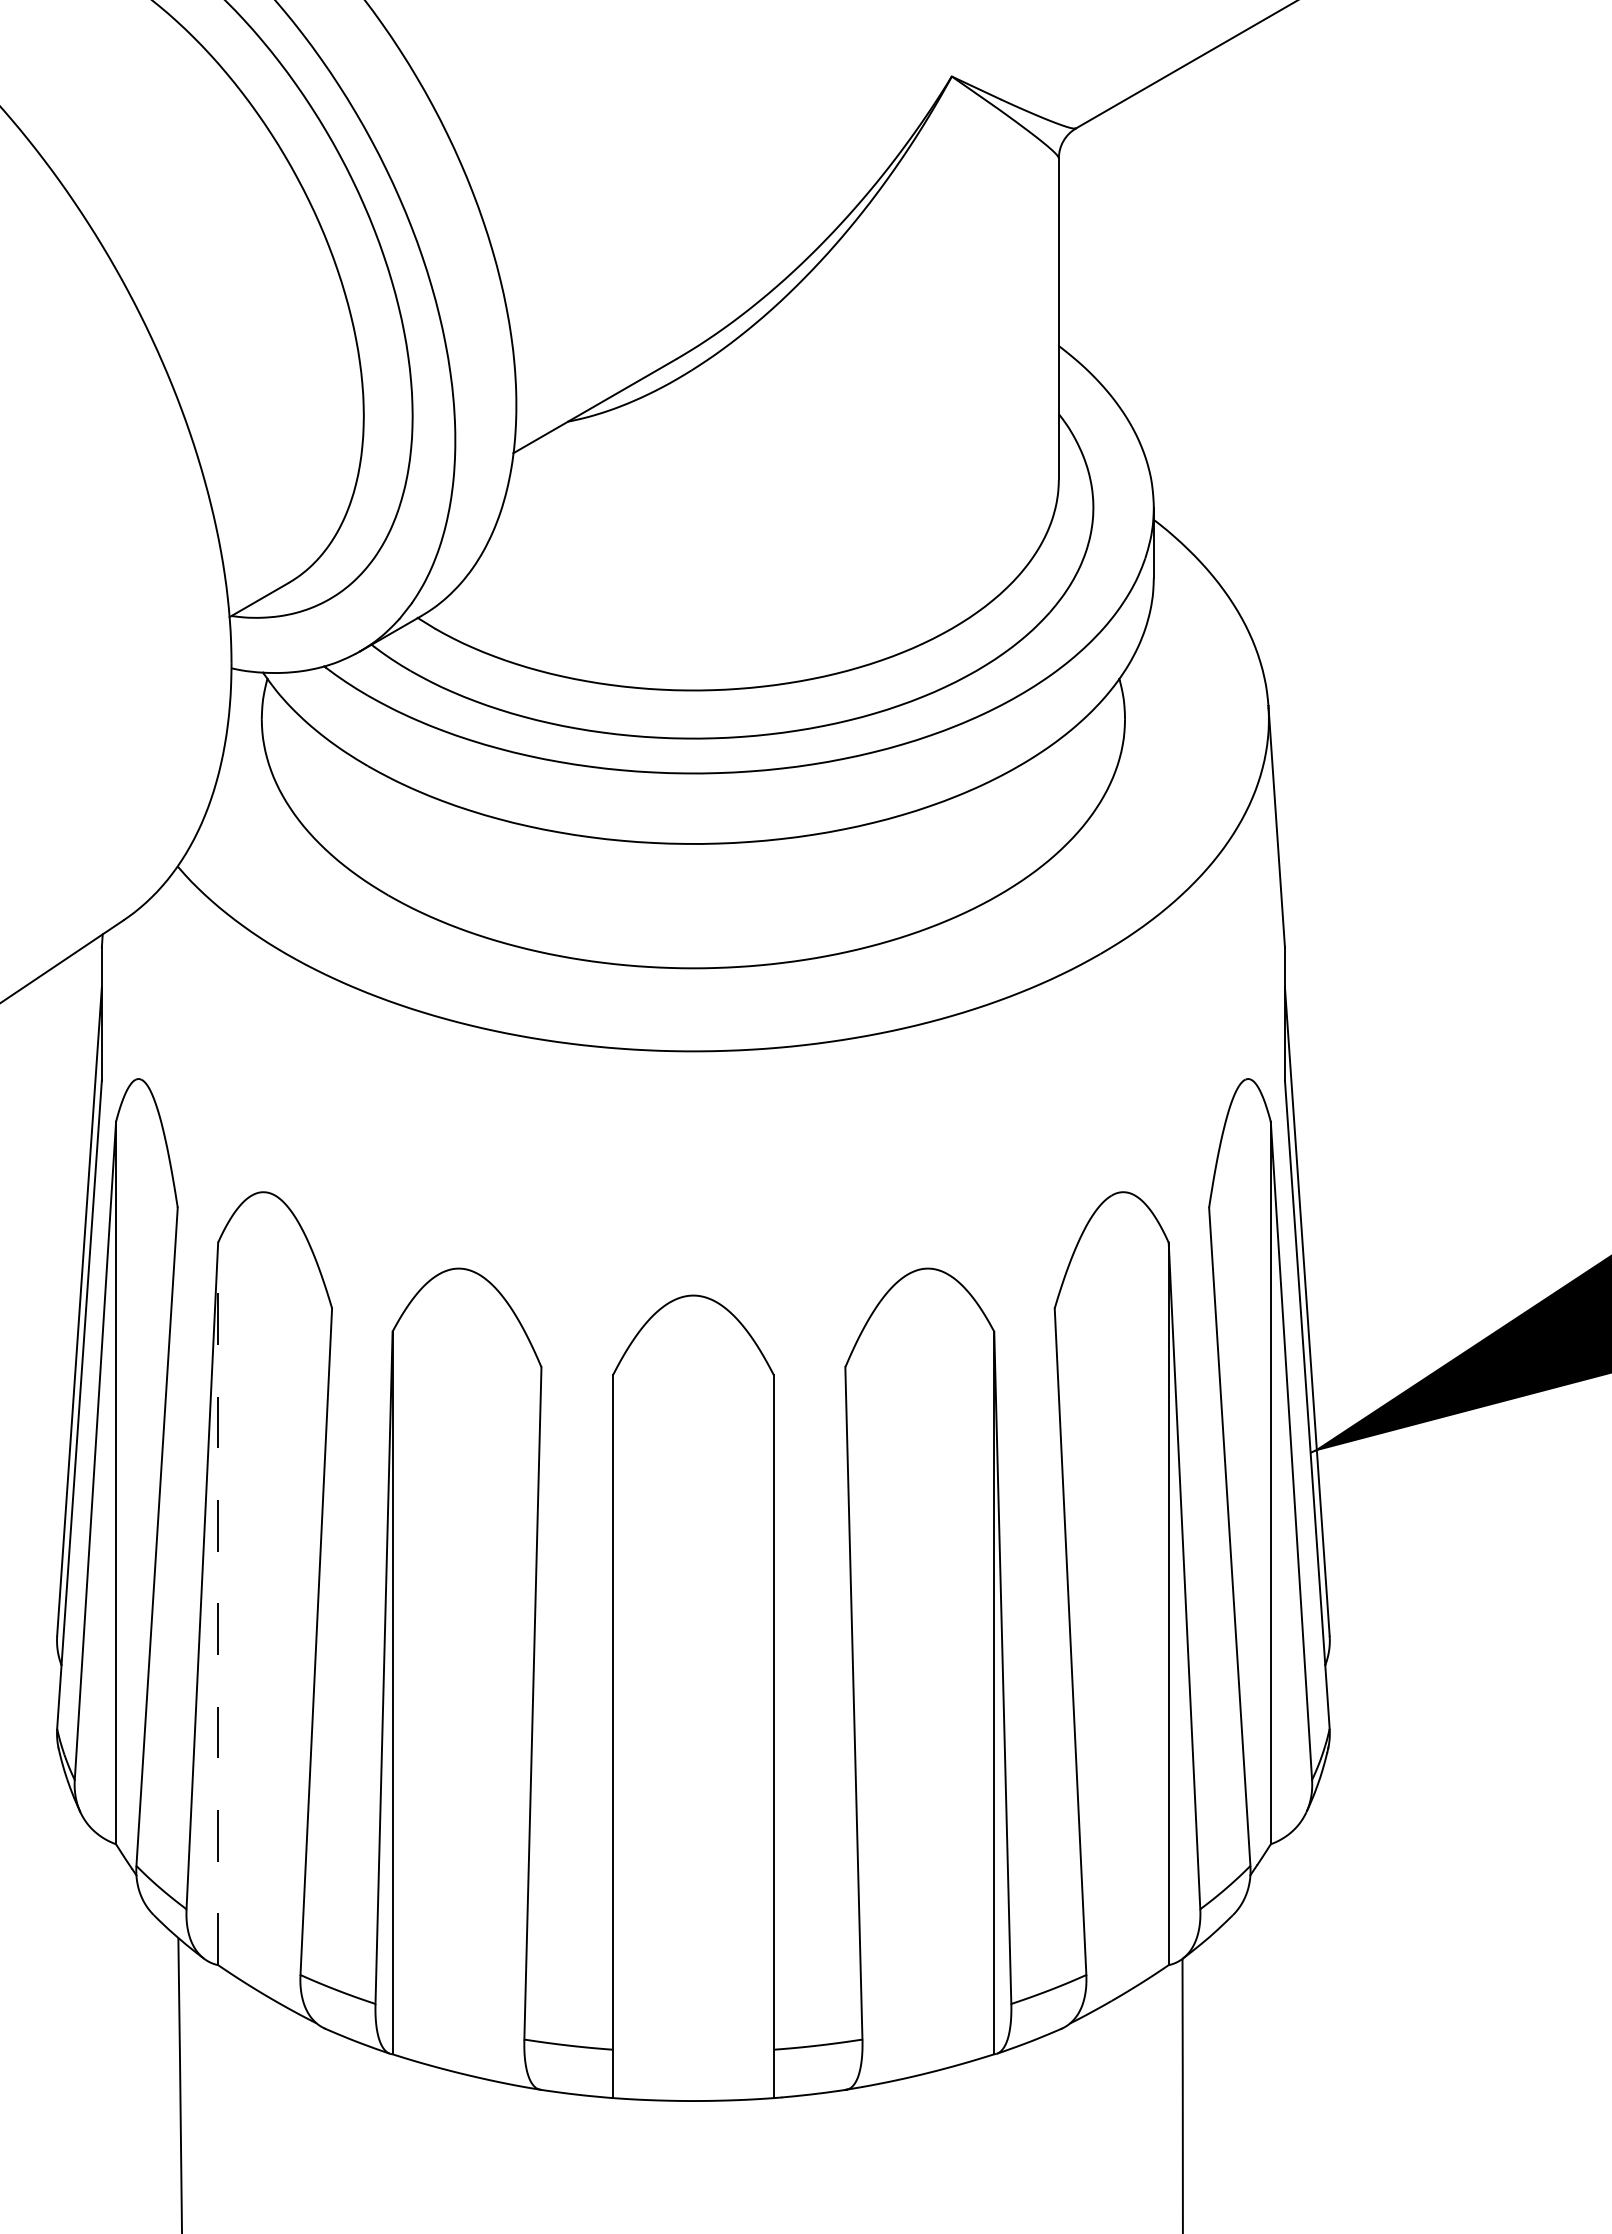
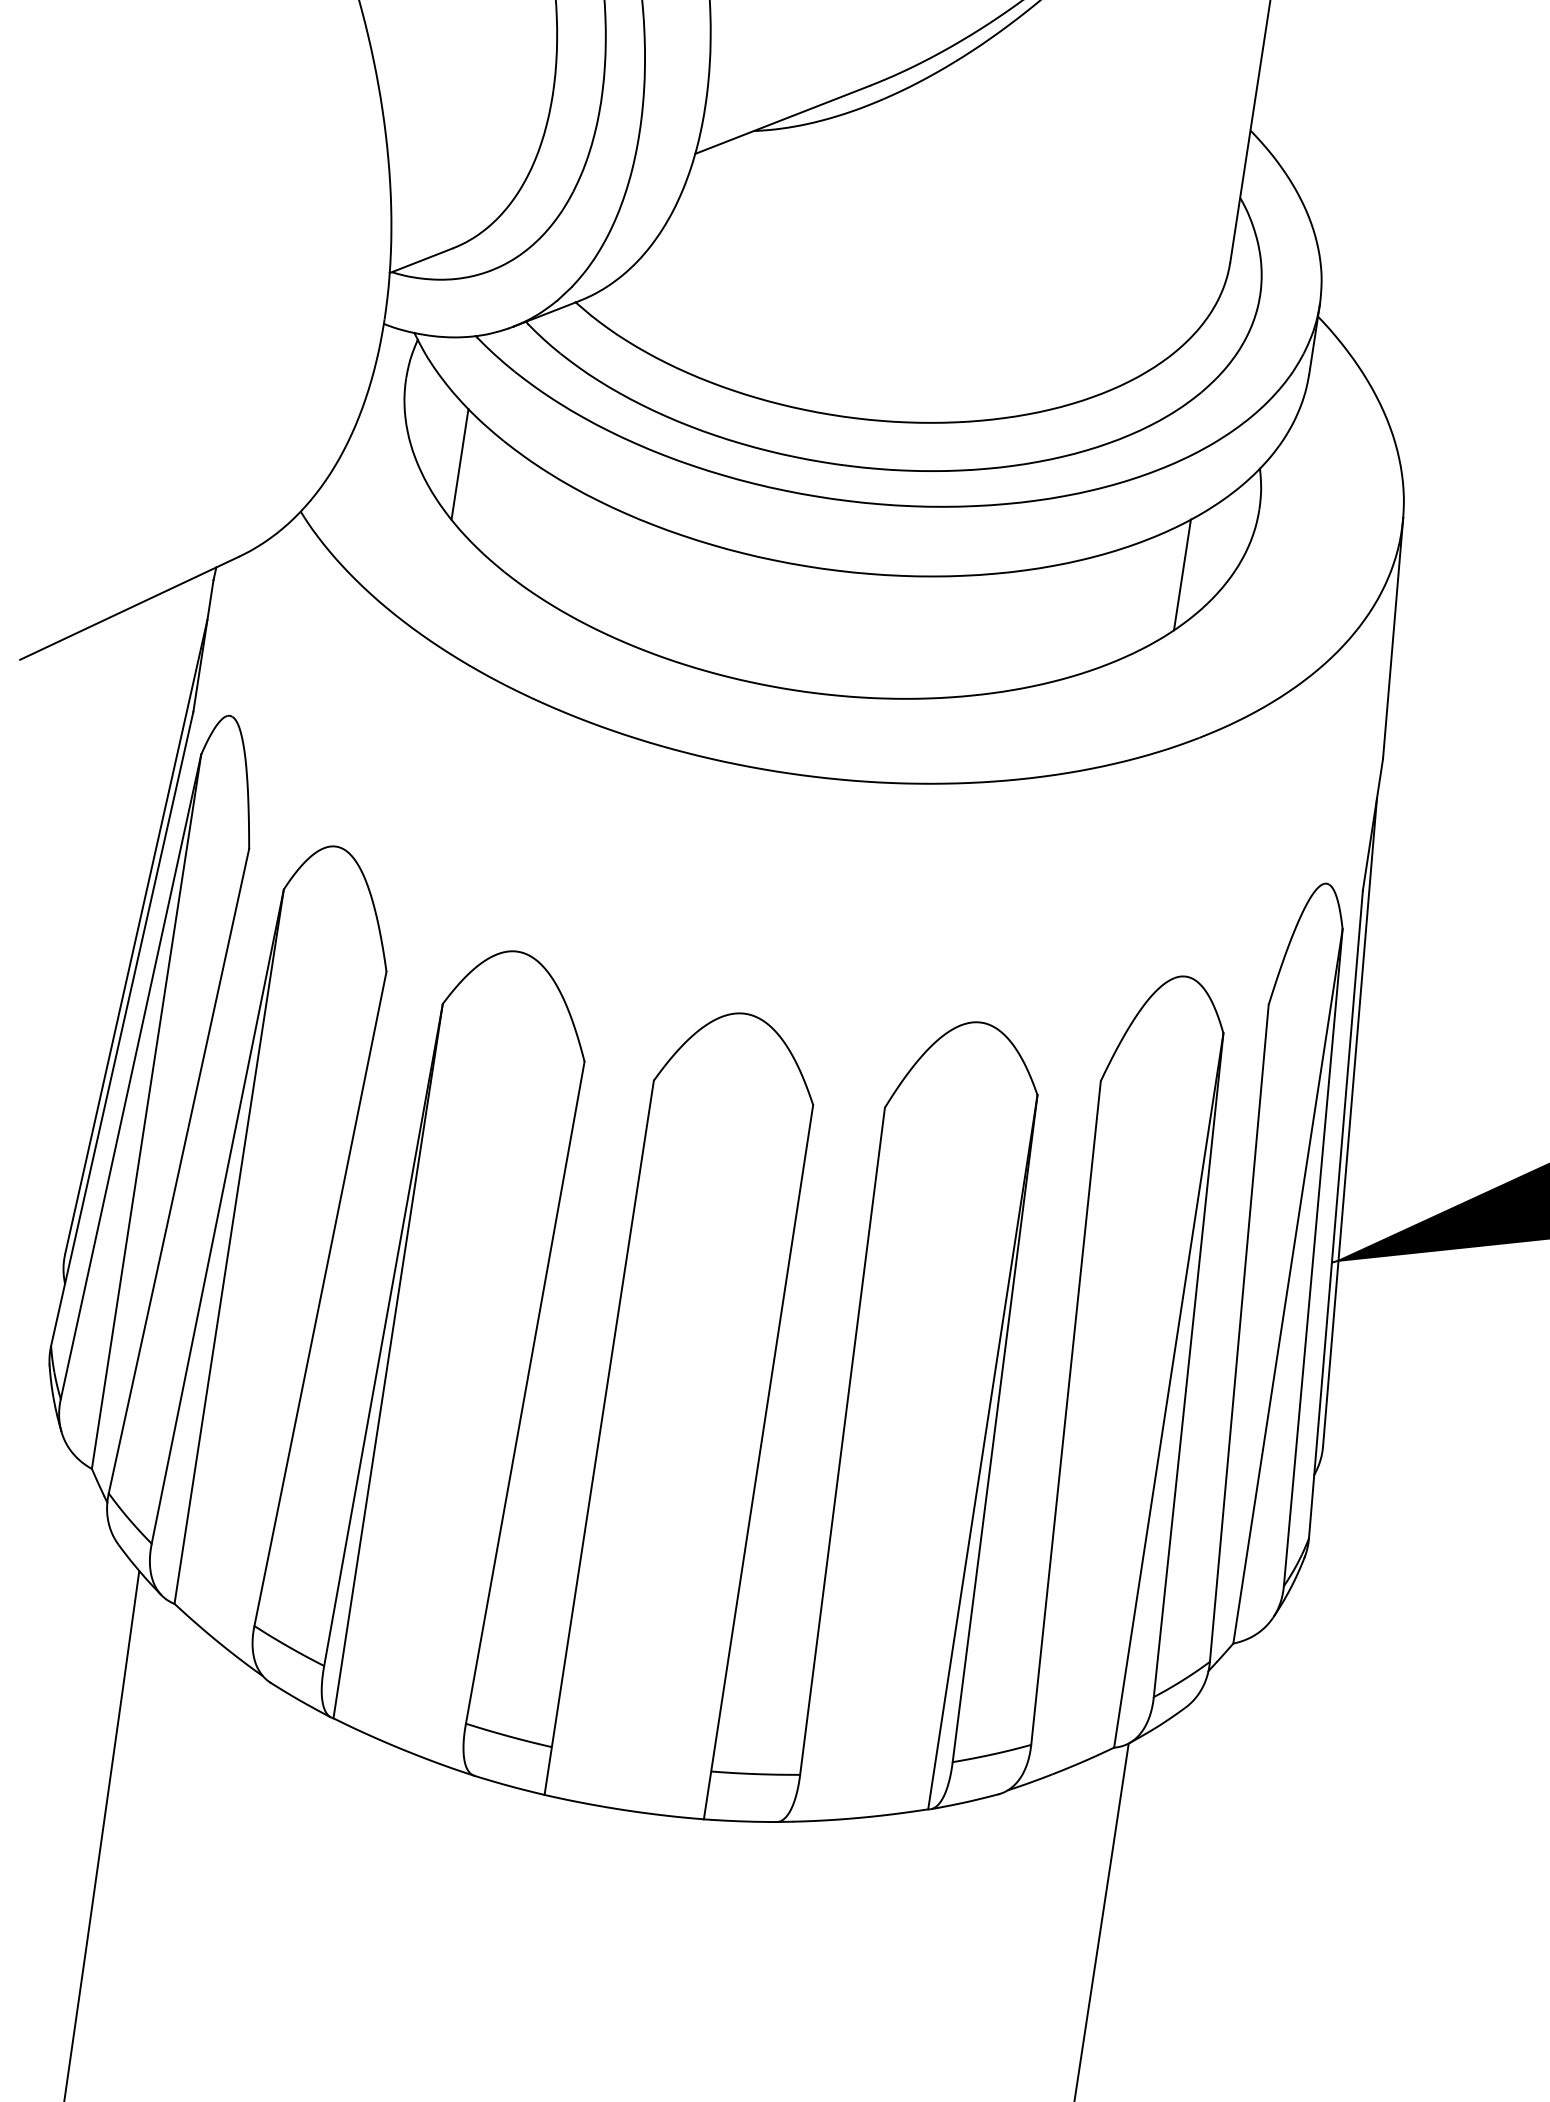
line: (328, 795) -> (460, 464), added
line: (1058, 795) -> (1182, 574), added
line: (218, 1603) -> (229, 1246), dashed -> solid

